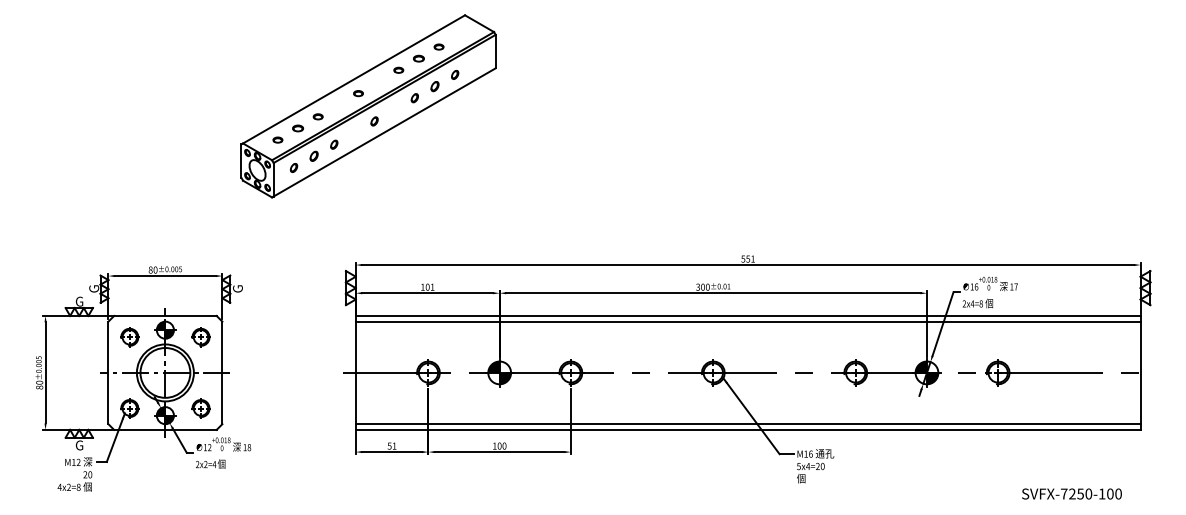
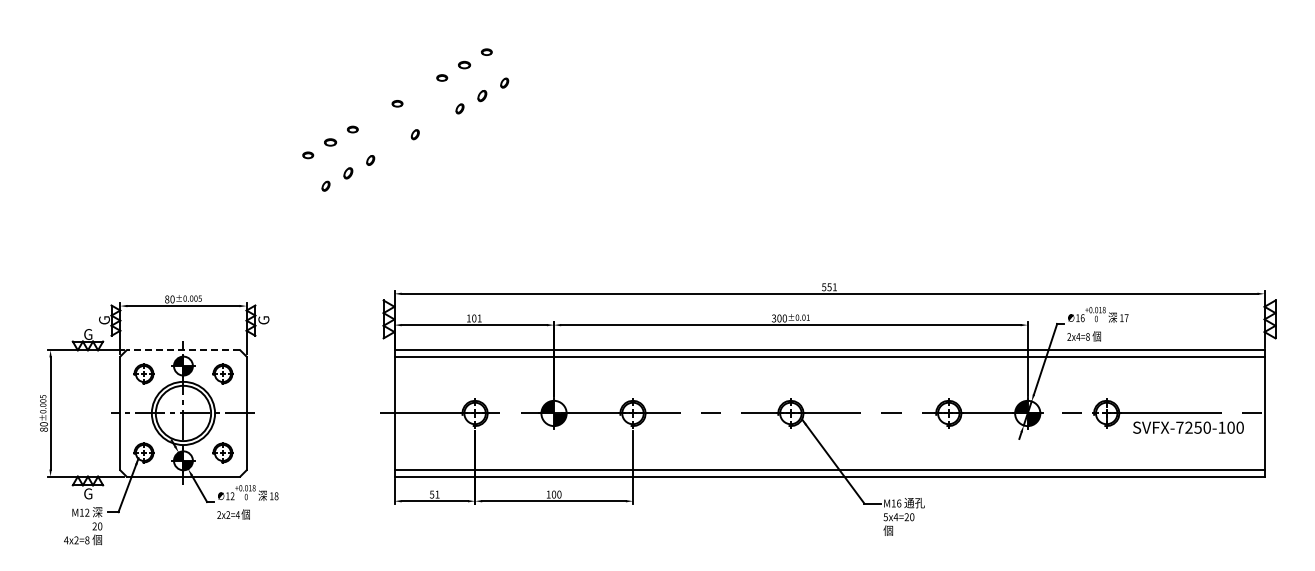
part: (368, 105) -> (408, 117), removed
line: (165, 316) -> (183, 350), solid -> dashed
text: (1071, 493) -> (1188, 427), moved

